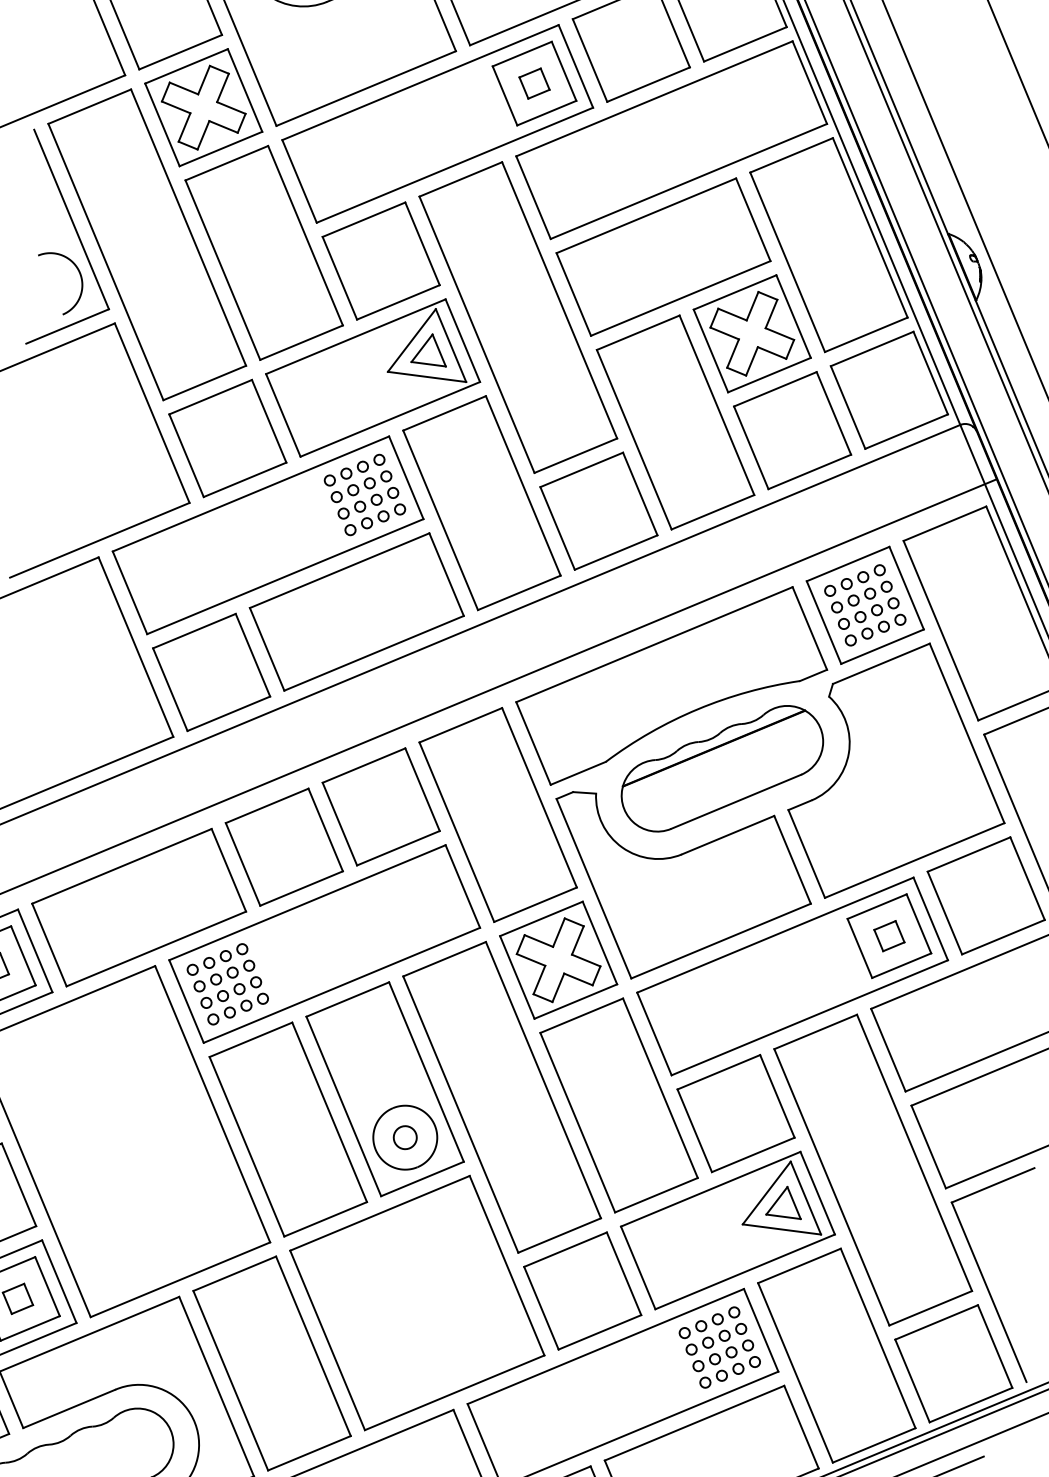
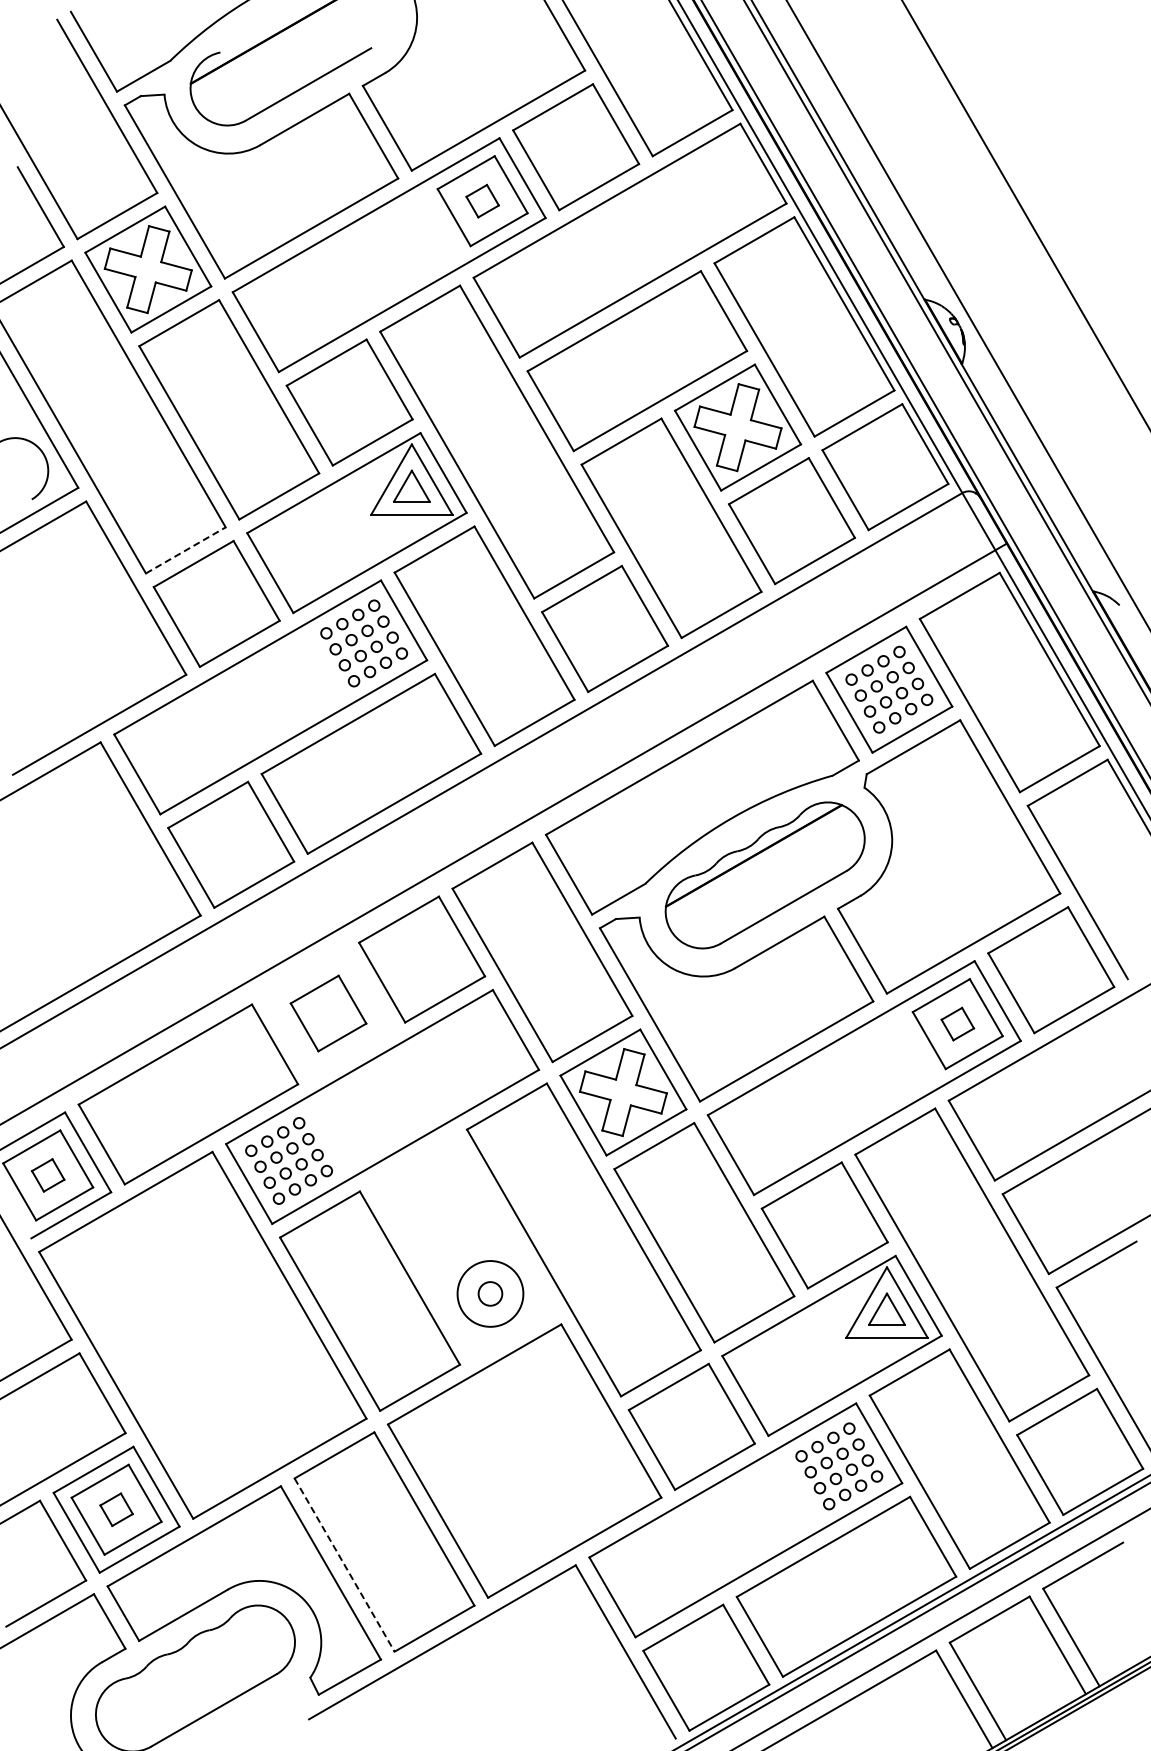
line: (205, 383) -> (186, 550), solid -> dashed
part: (284, 847) -> (328, 1013), size x0.6
part: (385, 1088) -> (463, 1246), removed
line: (230, 1381) -> (344, 1565), solid -> dashed

